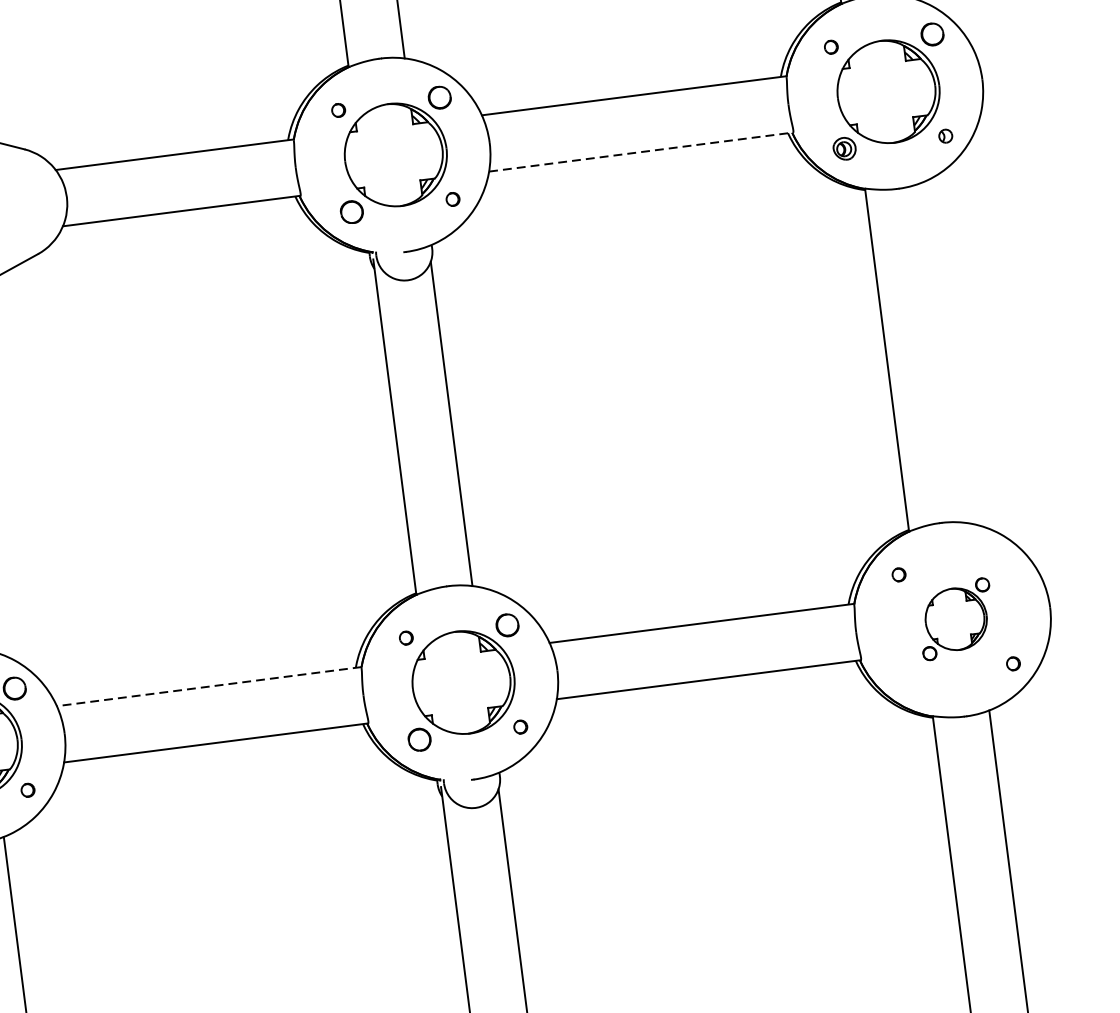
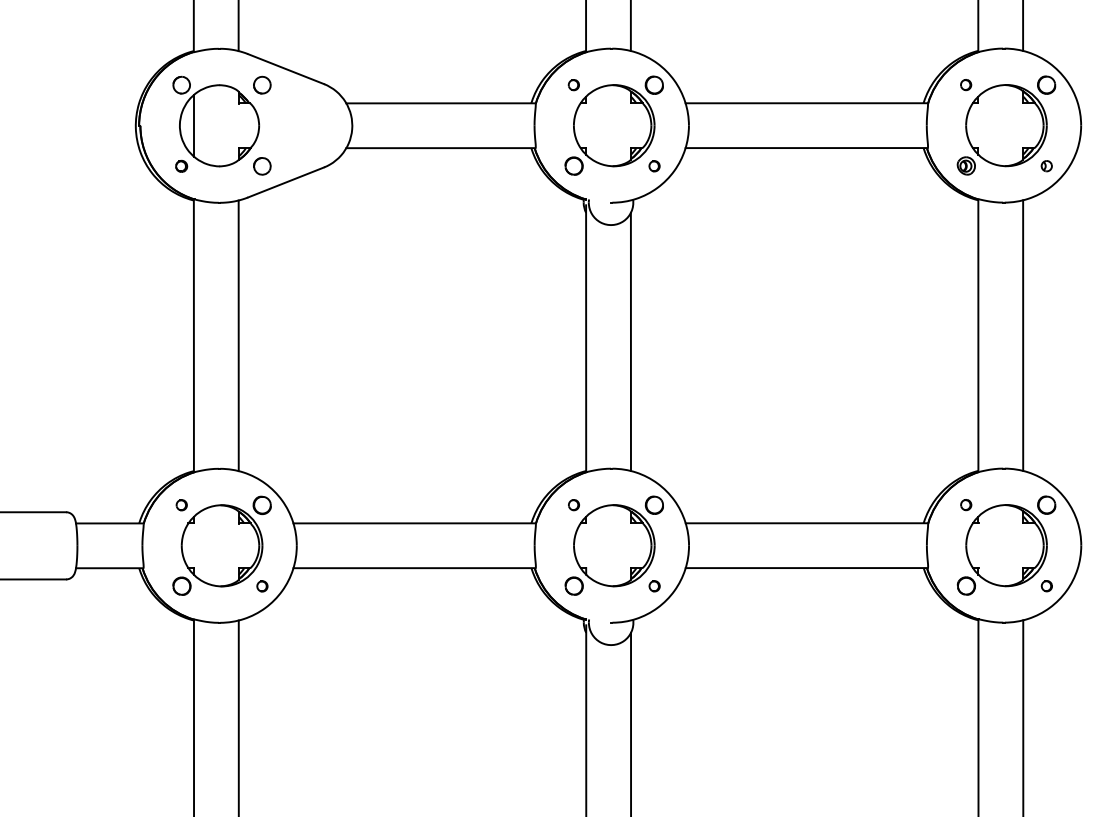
line: (641, 152) -> (806, 148), dashed -> solid
line: (943, 352) -> (1023, 335), added
part: (956, 619) -> (1006, 545), size x1.67
line: (208, 686) -> (414, 523), dashed -> solid

